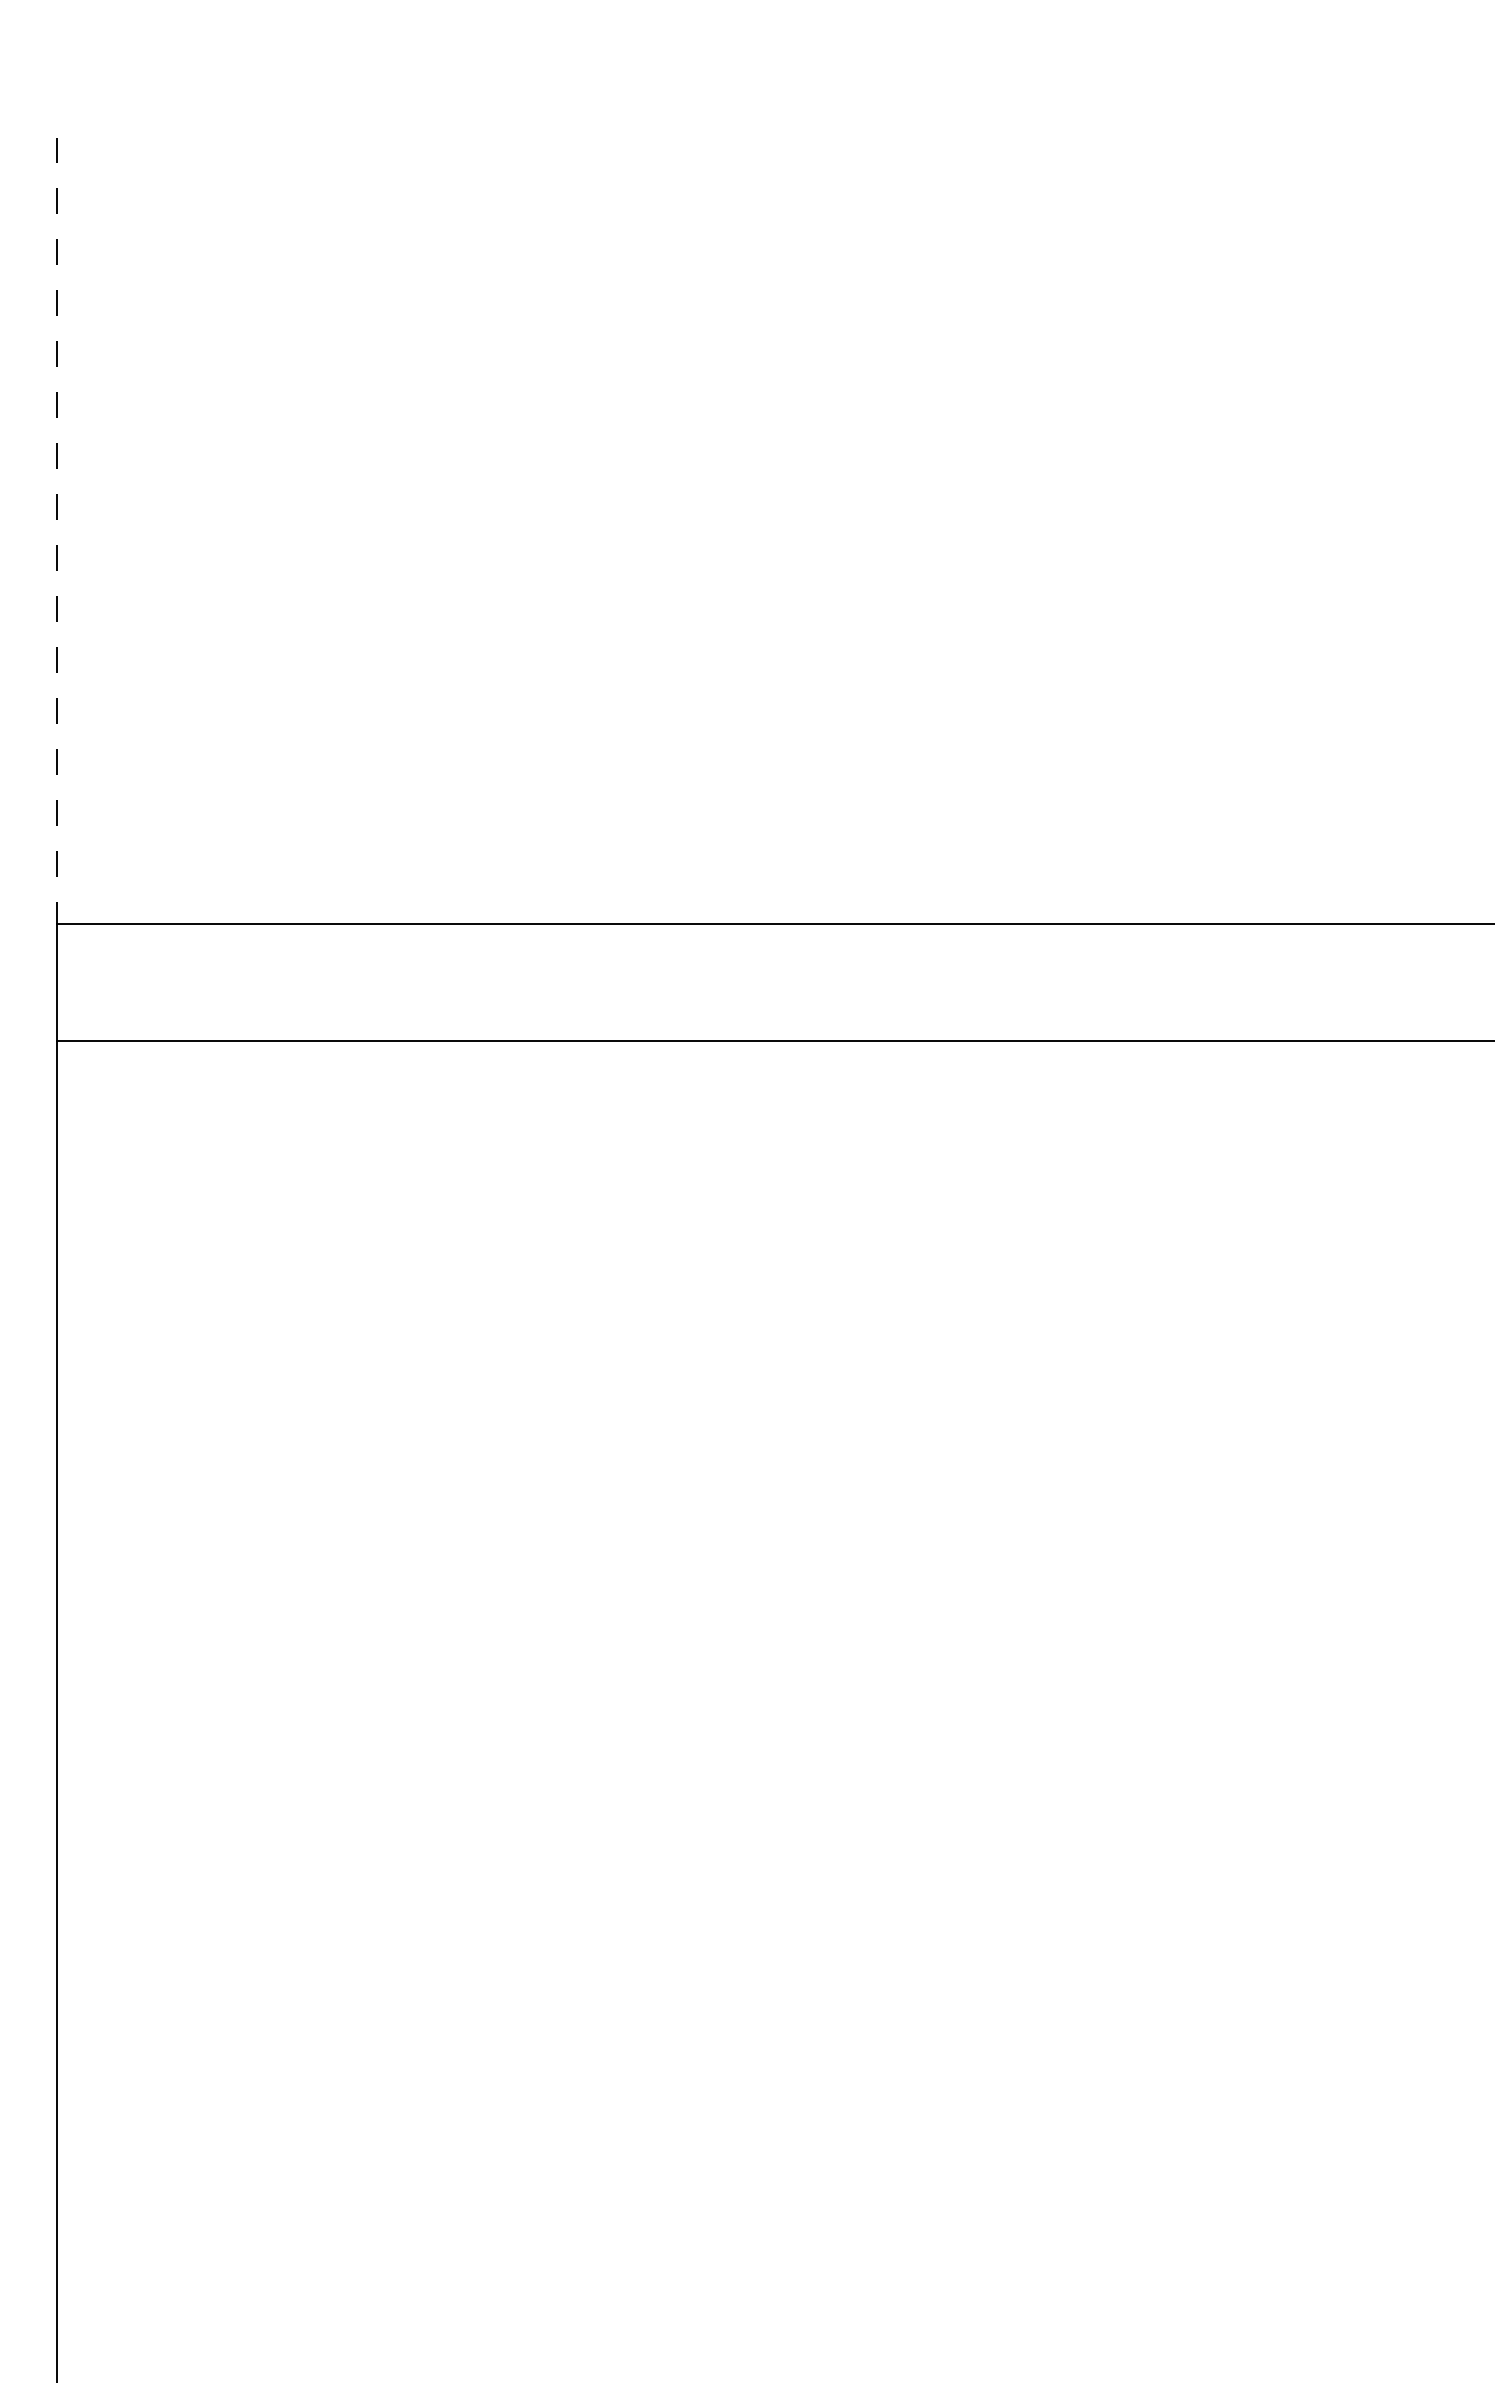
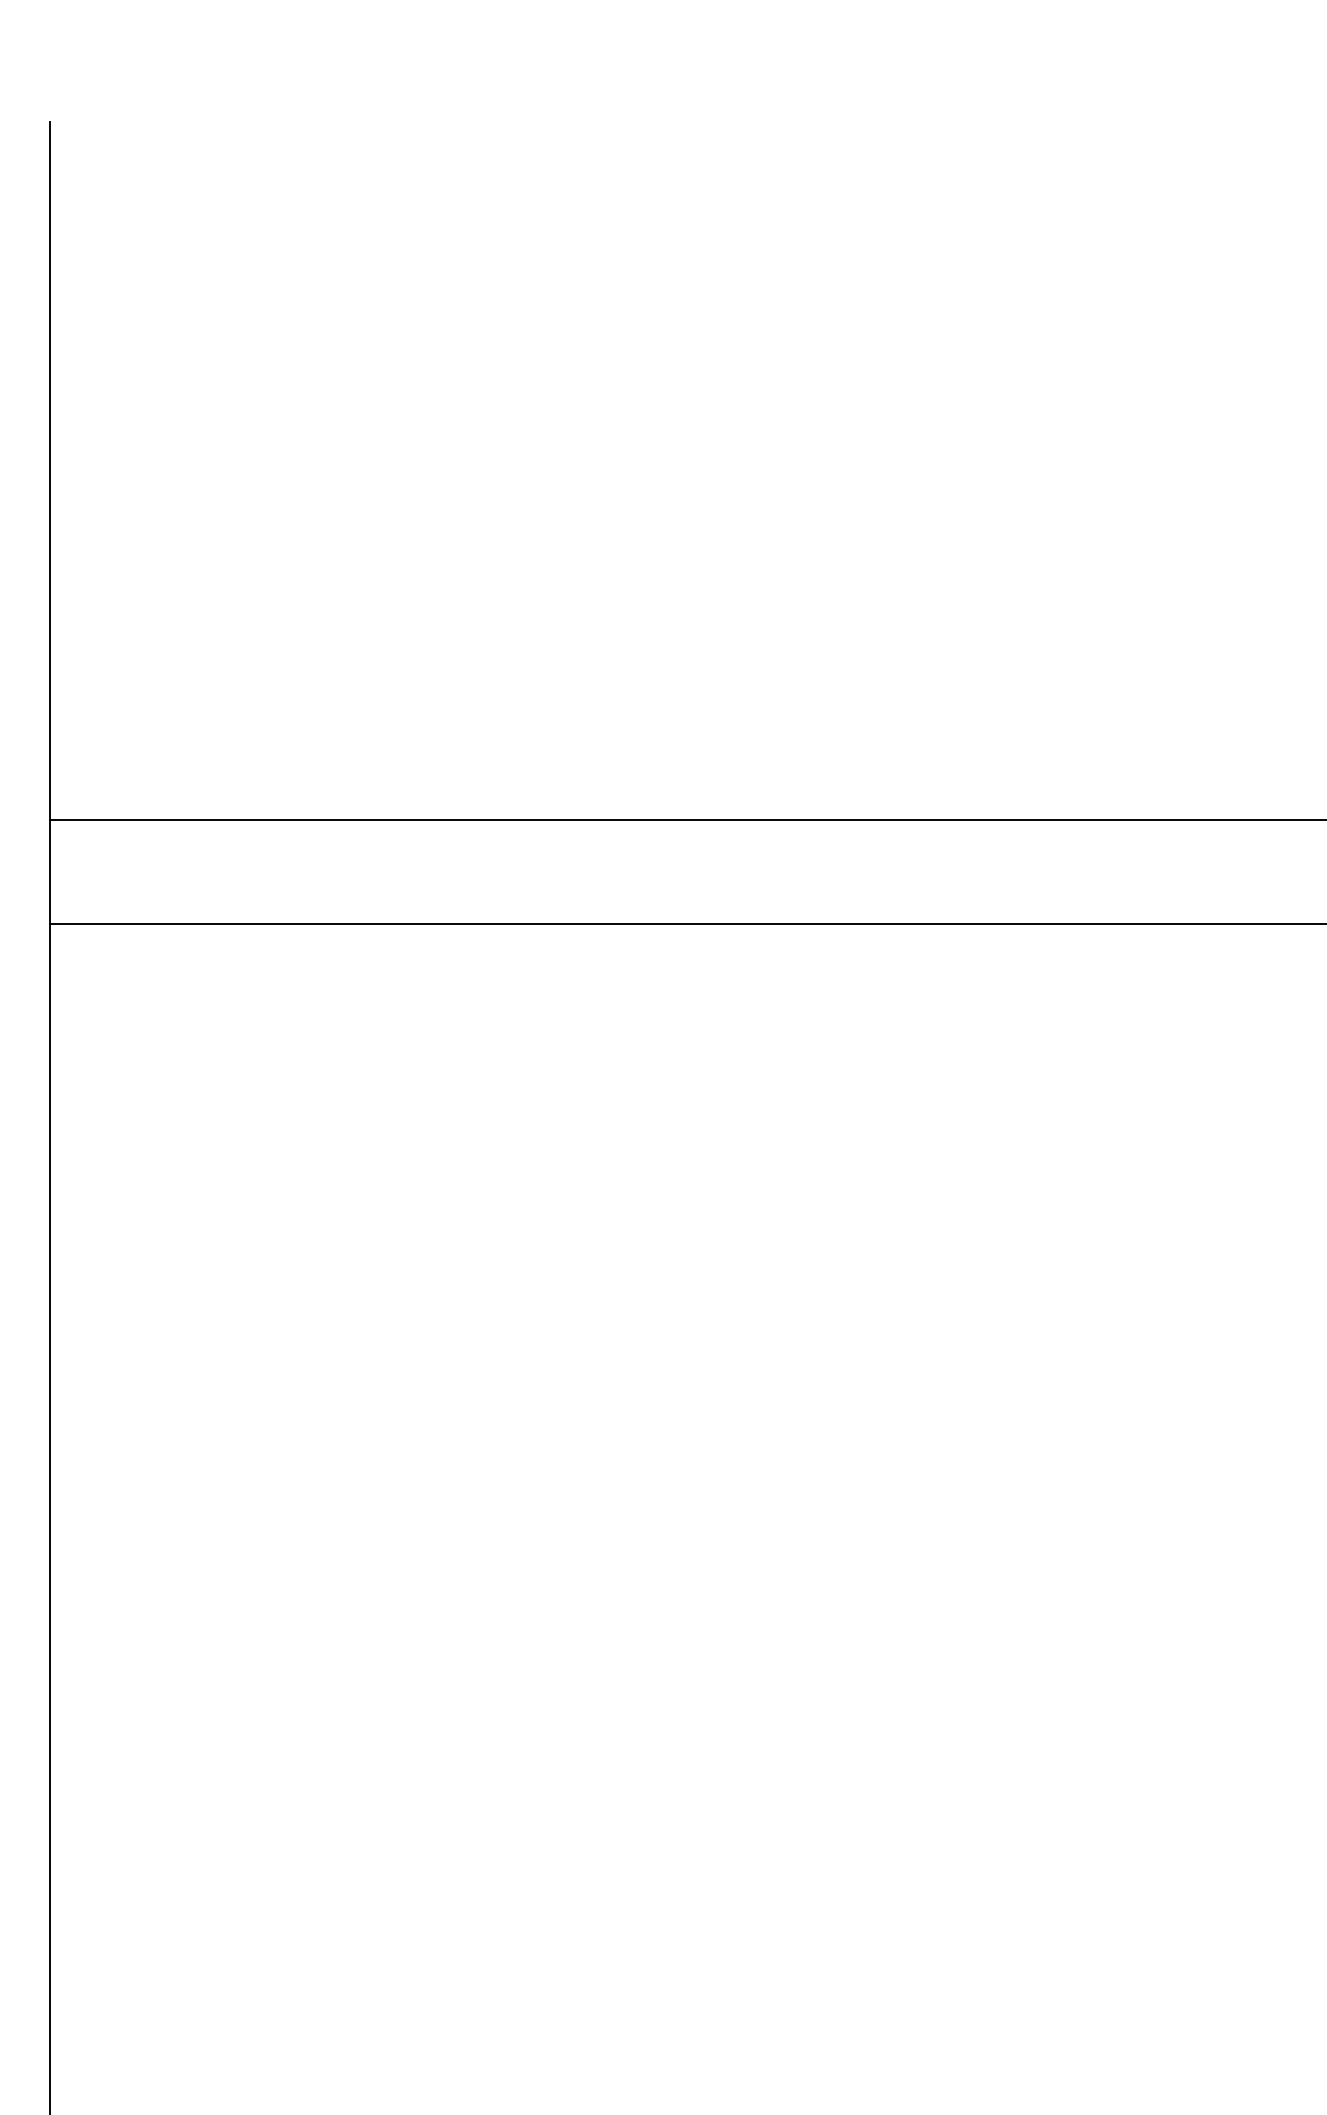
line: (56, 531) -> (50, 471), dashed -> solid

